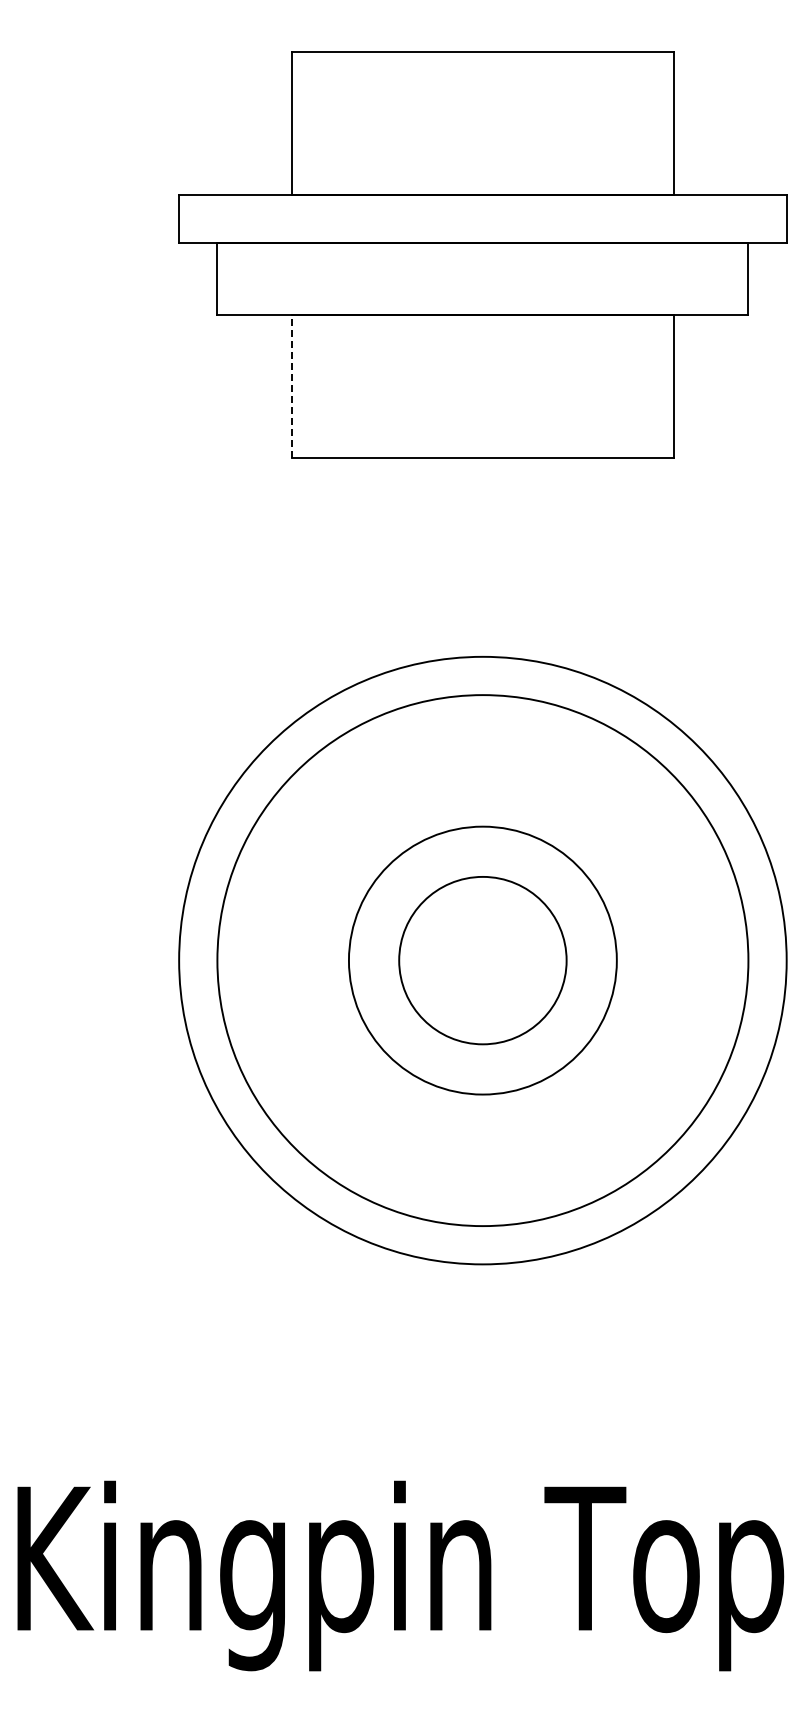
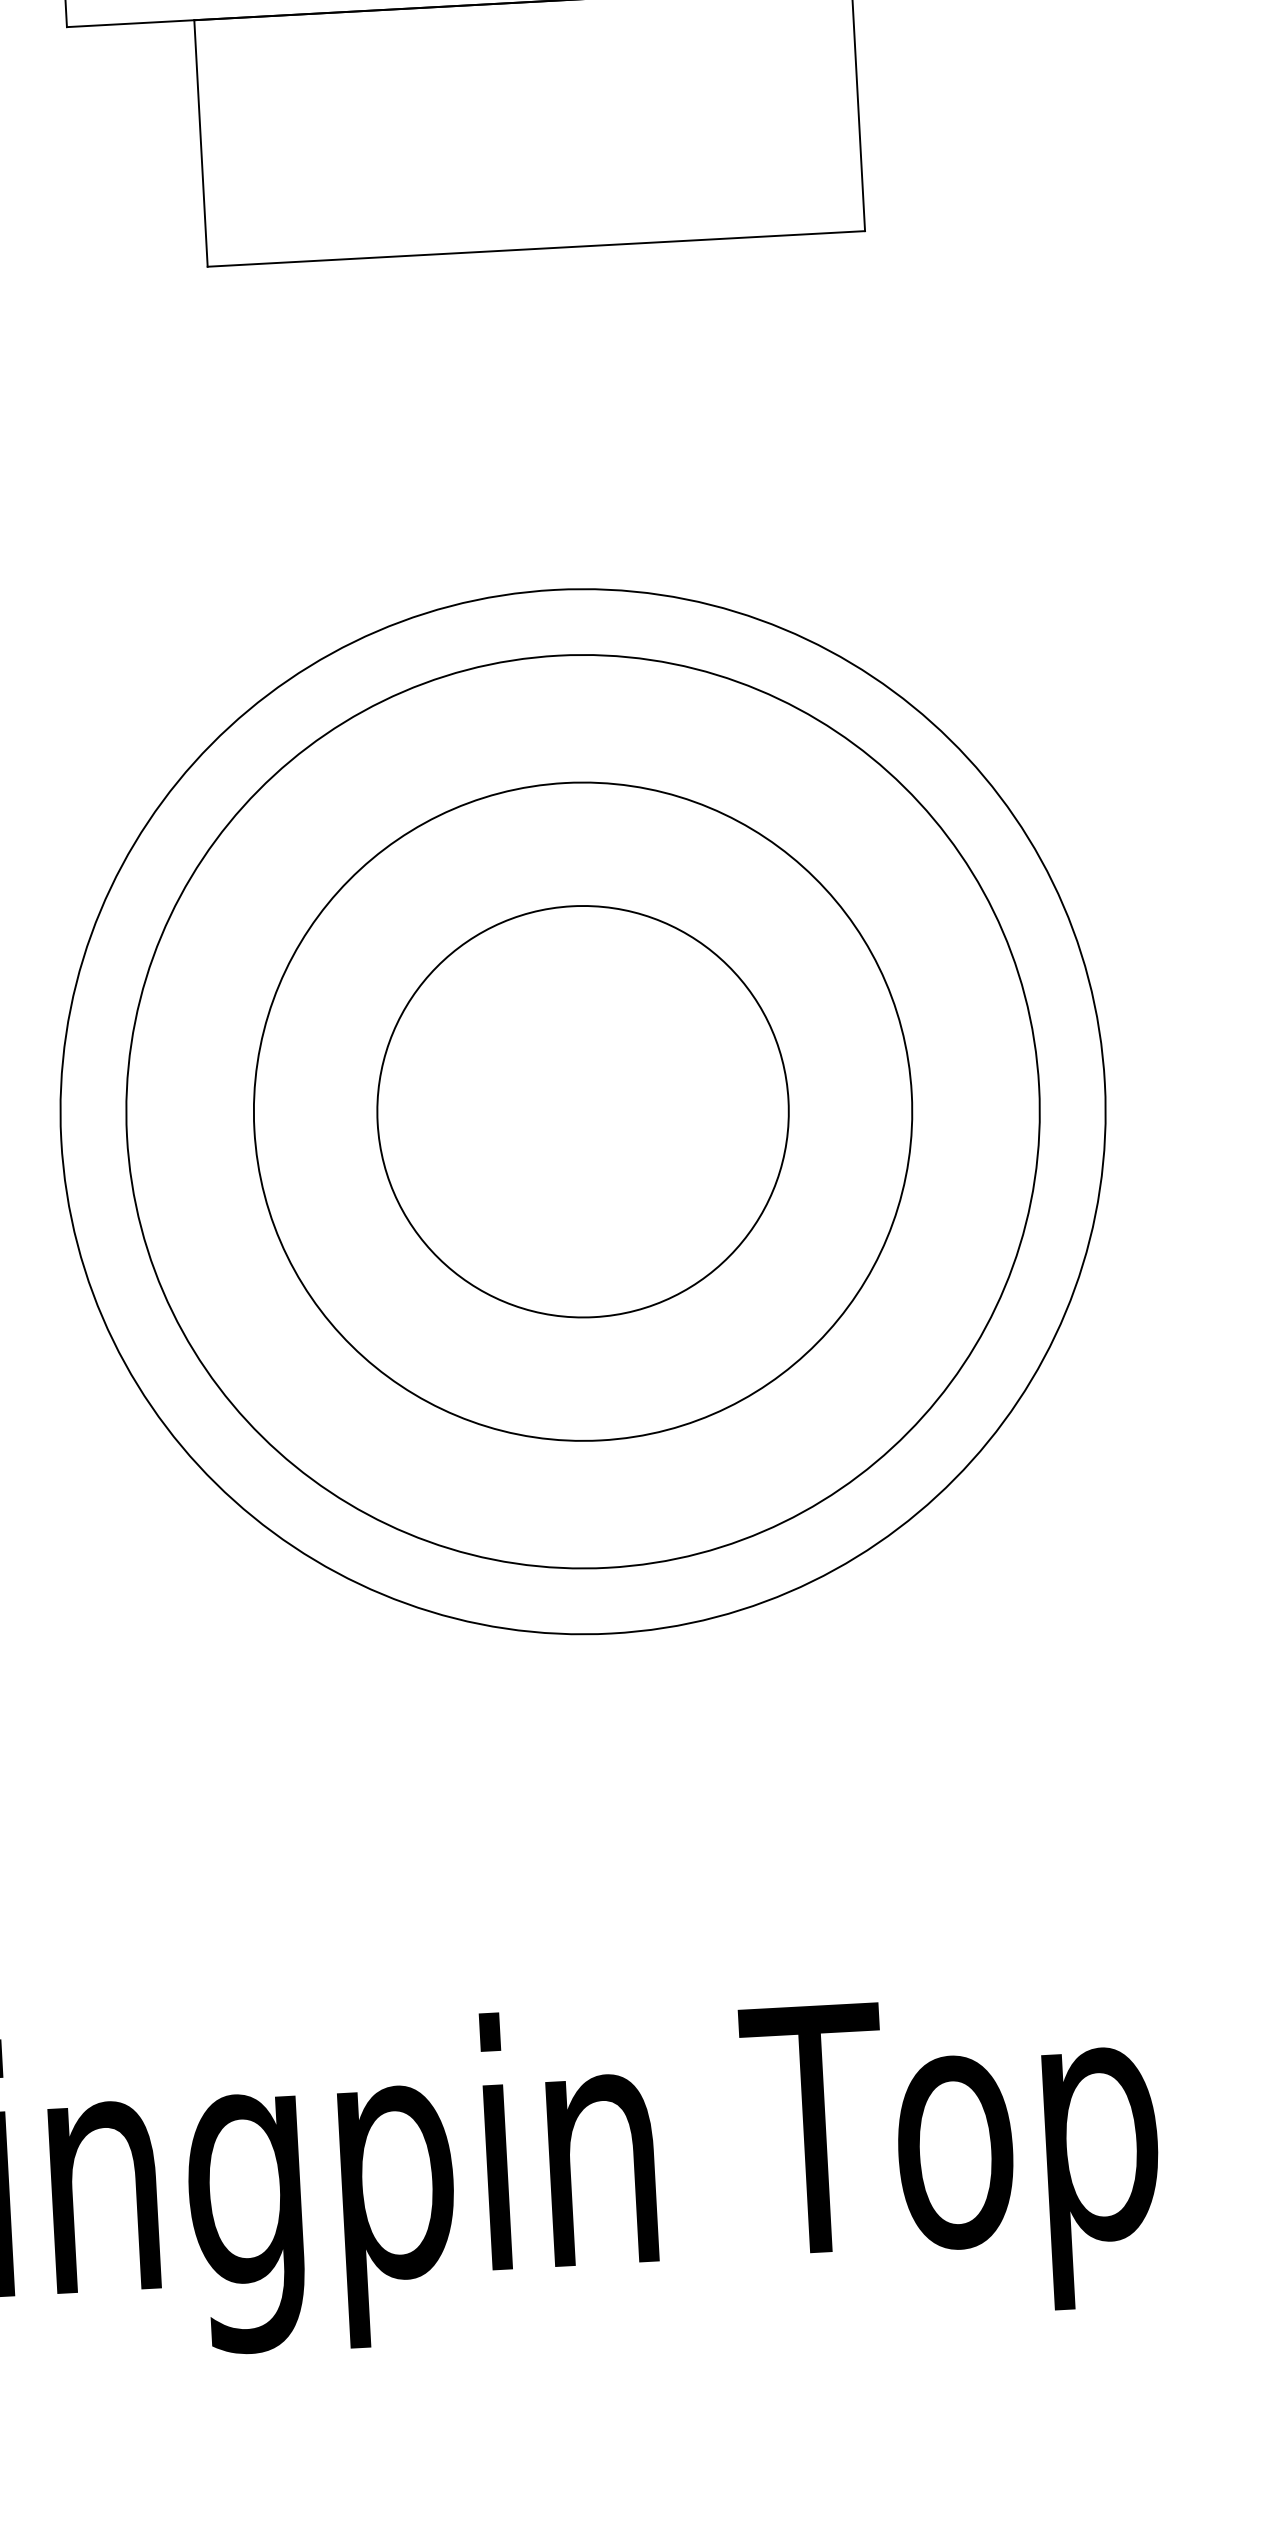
line: (291, 386) -> (200, 143), dashed -> solid
circle: (482, 960) -> (582, 1111), size x1.43
circle: (482, 960) -> (582, 1111), size x1.43

